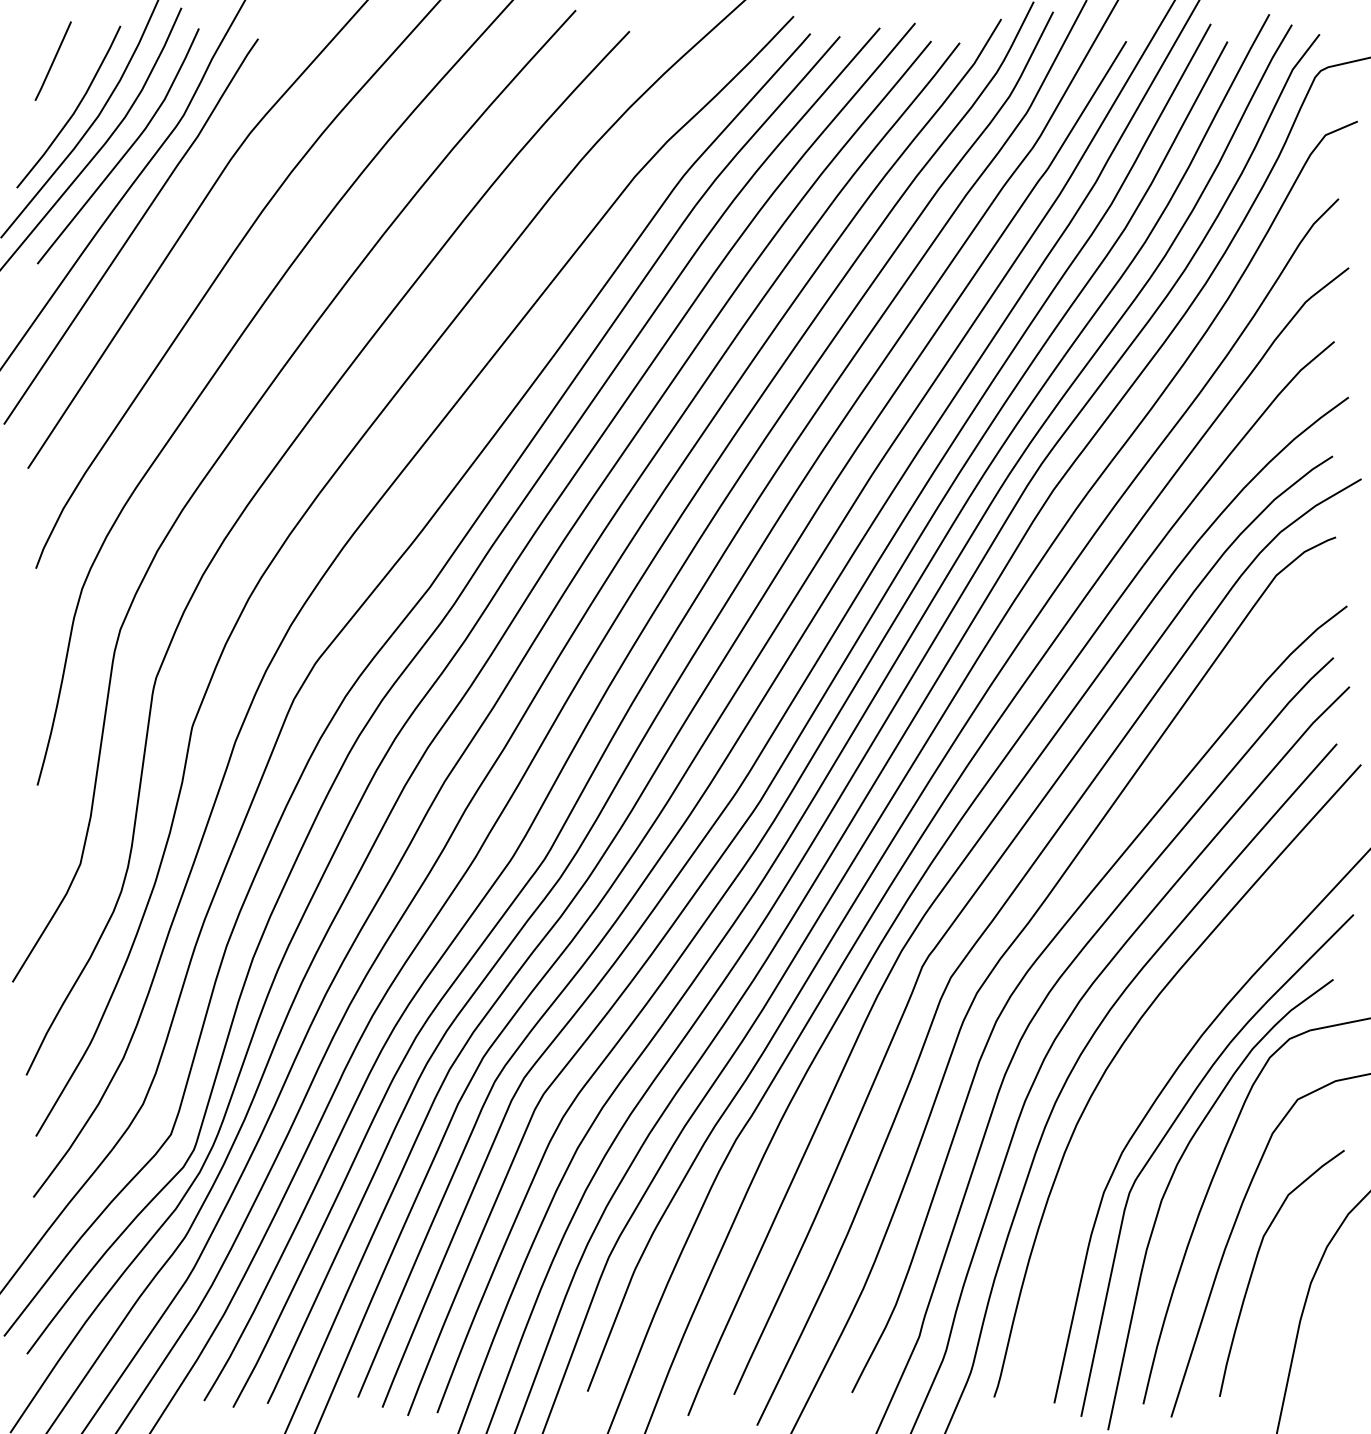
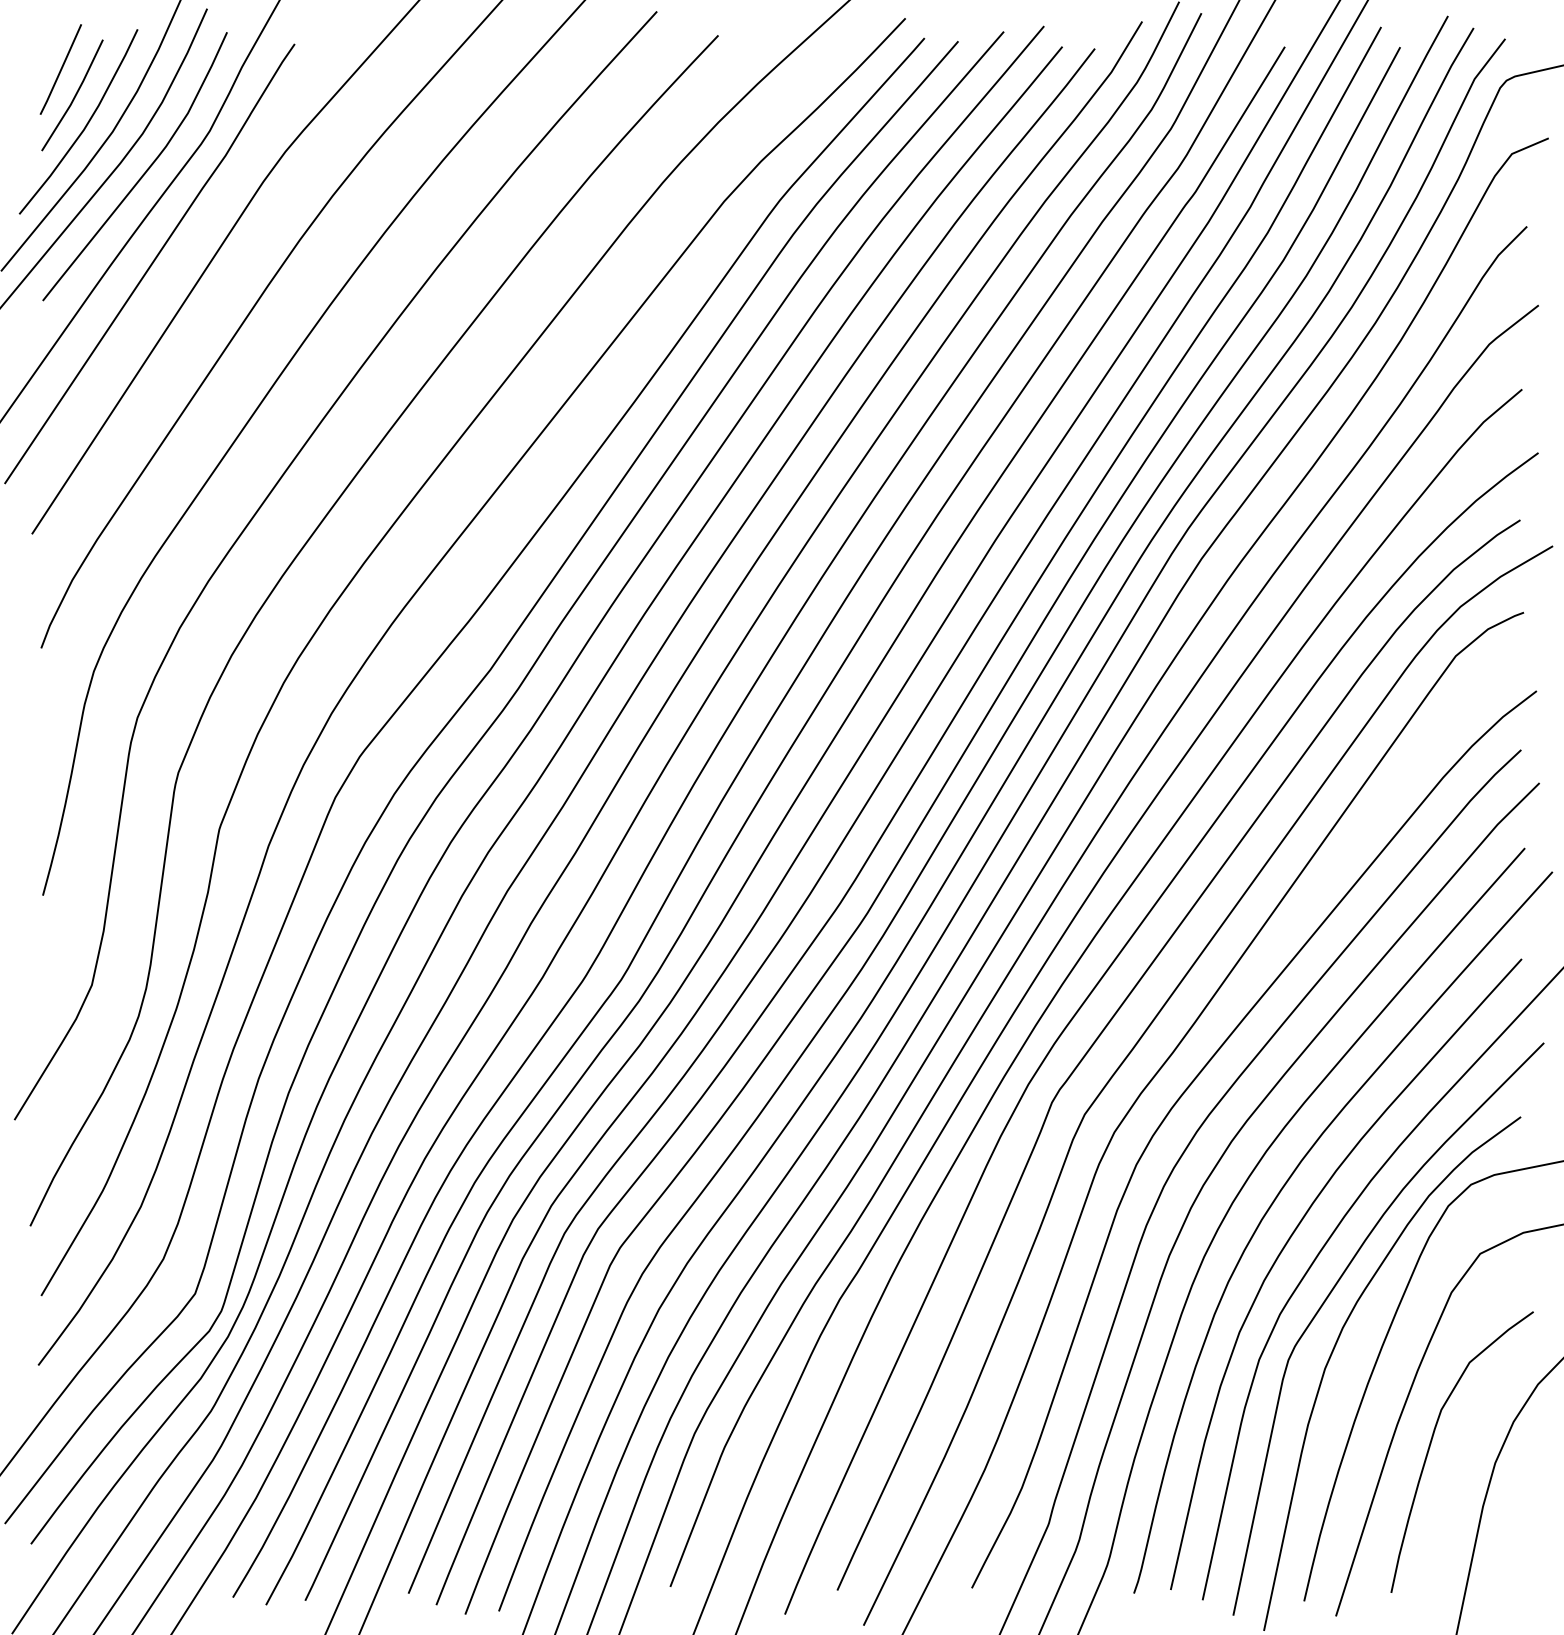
line: (65, 83) -> (74, 95), added
curve: (1131, 1087) -> (1290, 1239), added

